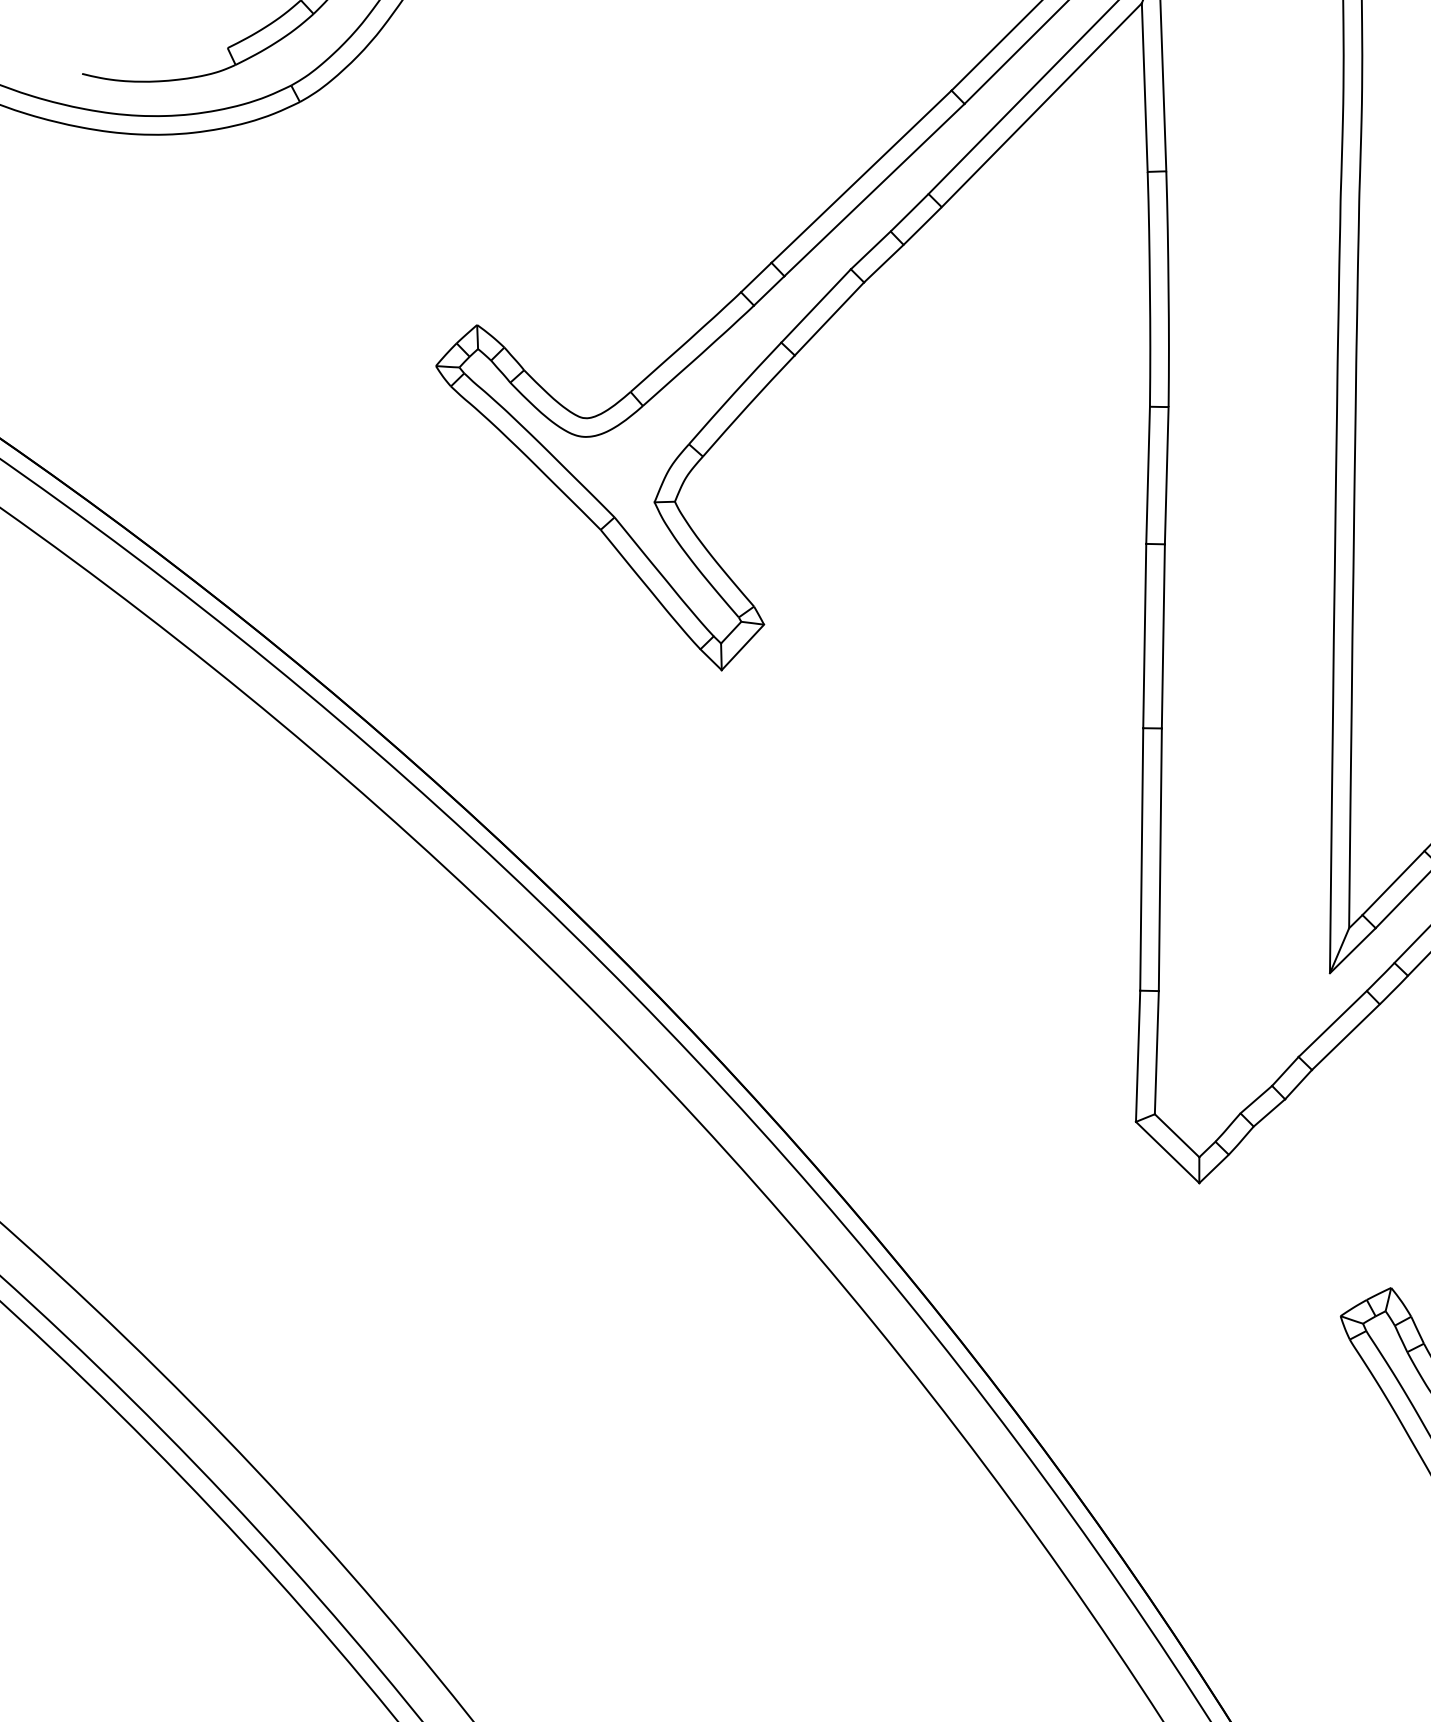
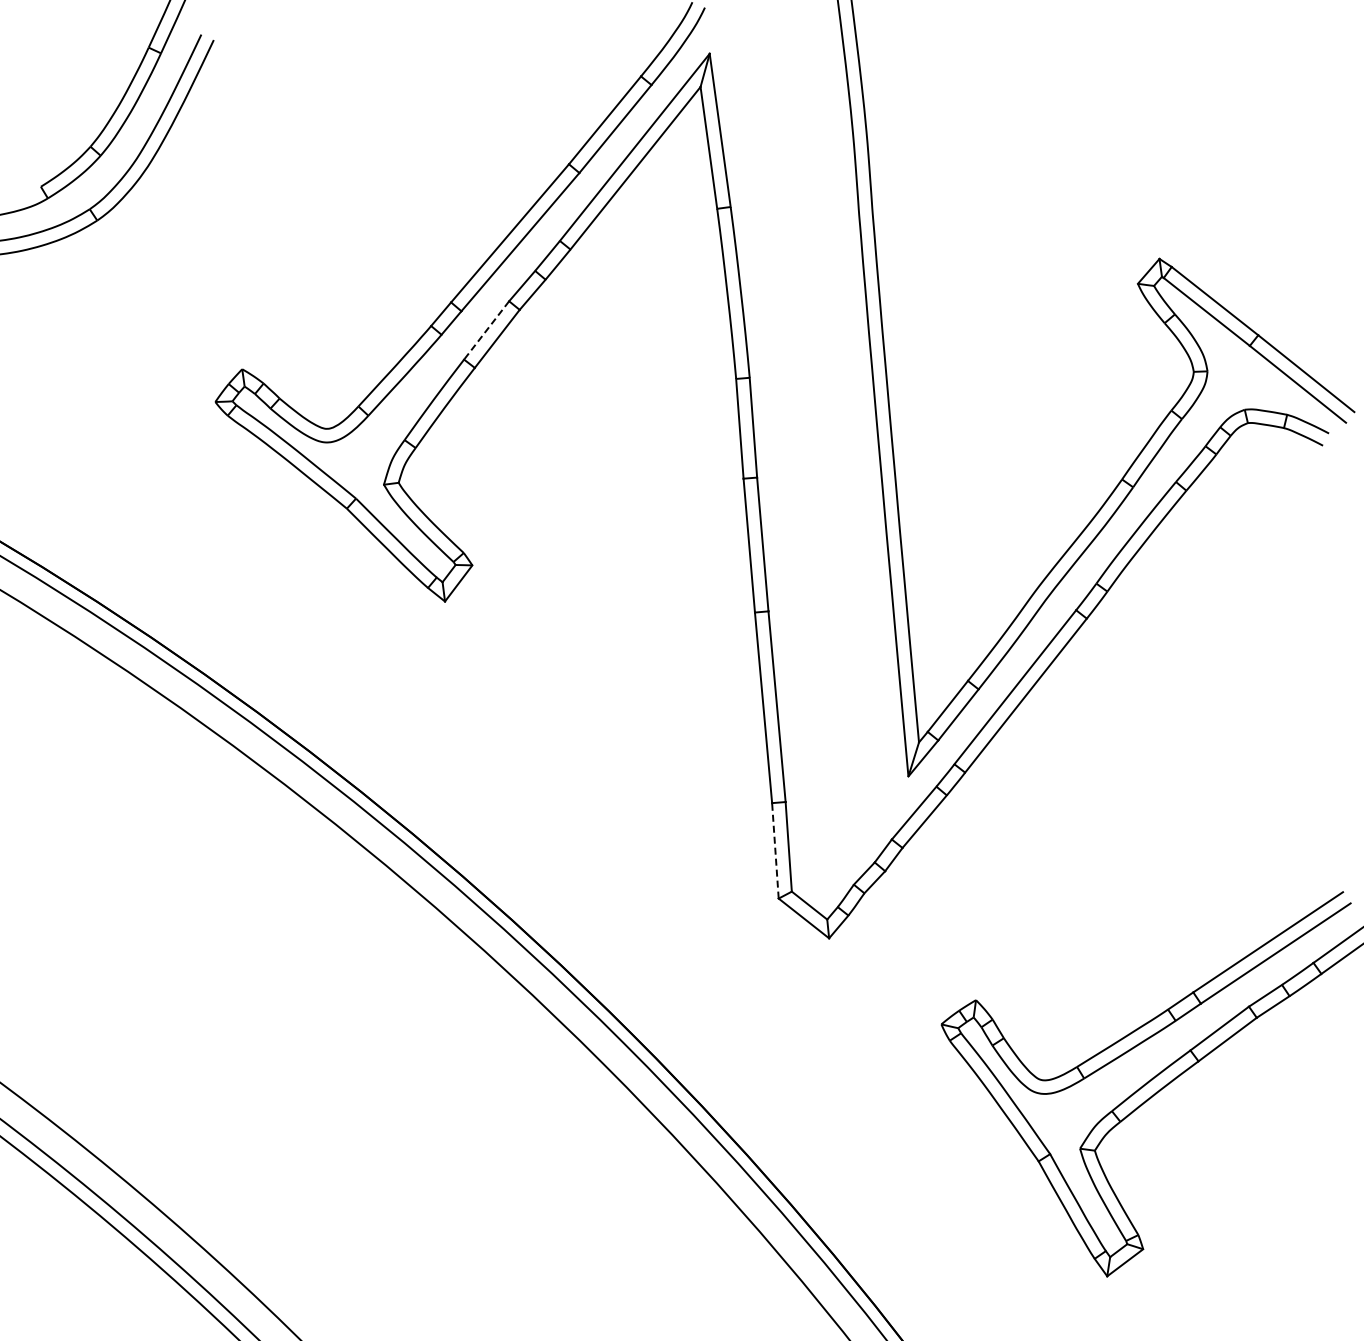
line: (815, 306) -> (486, 330), solid -> dashed
line: (1138, 1055) -> (775, 850), solid -> dashed

